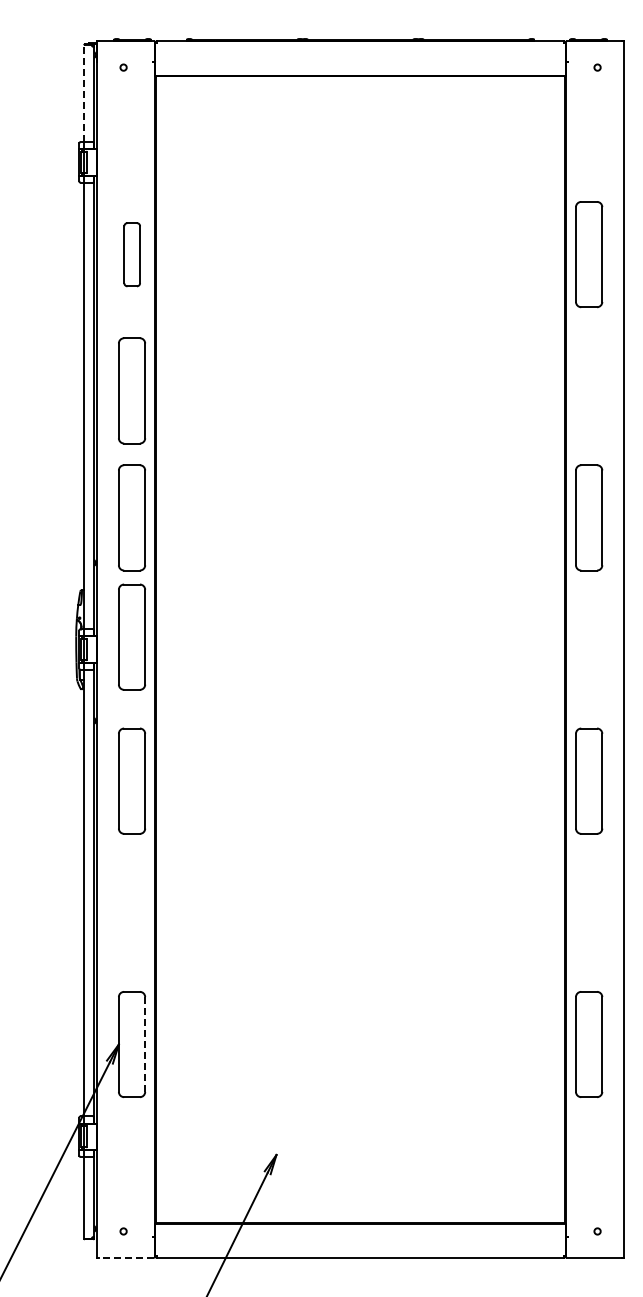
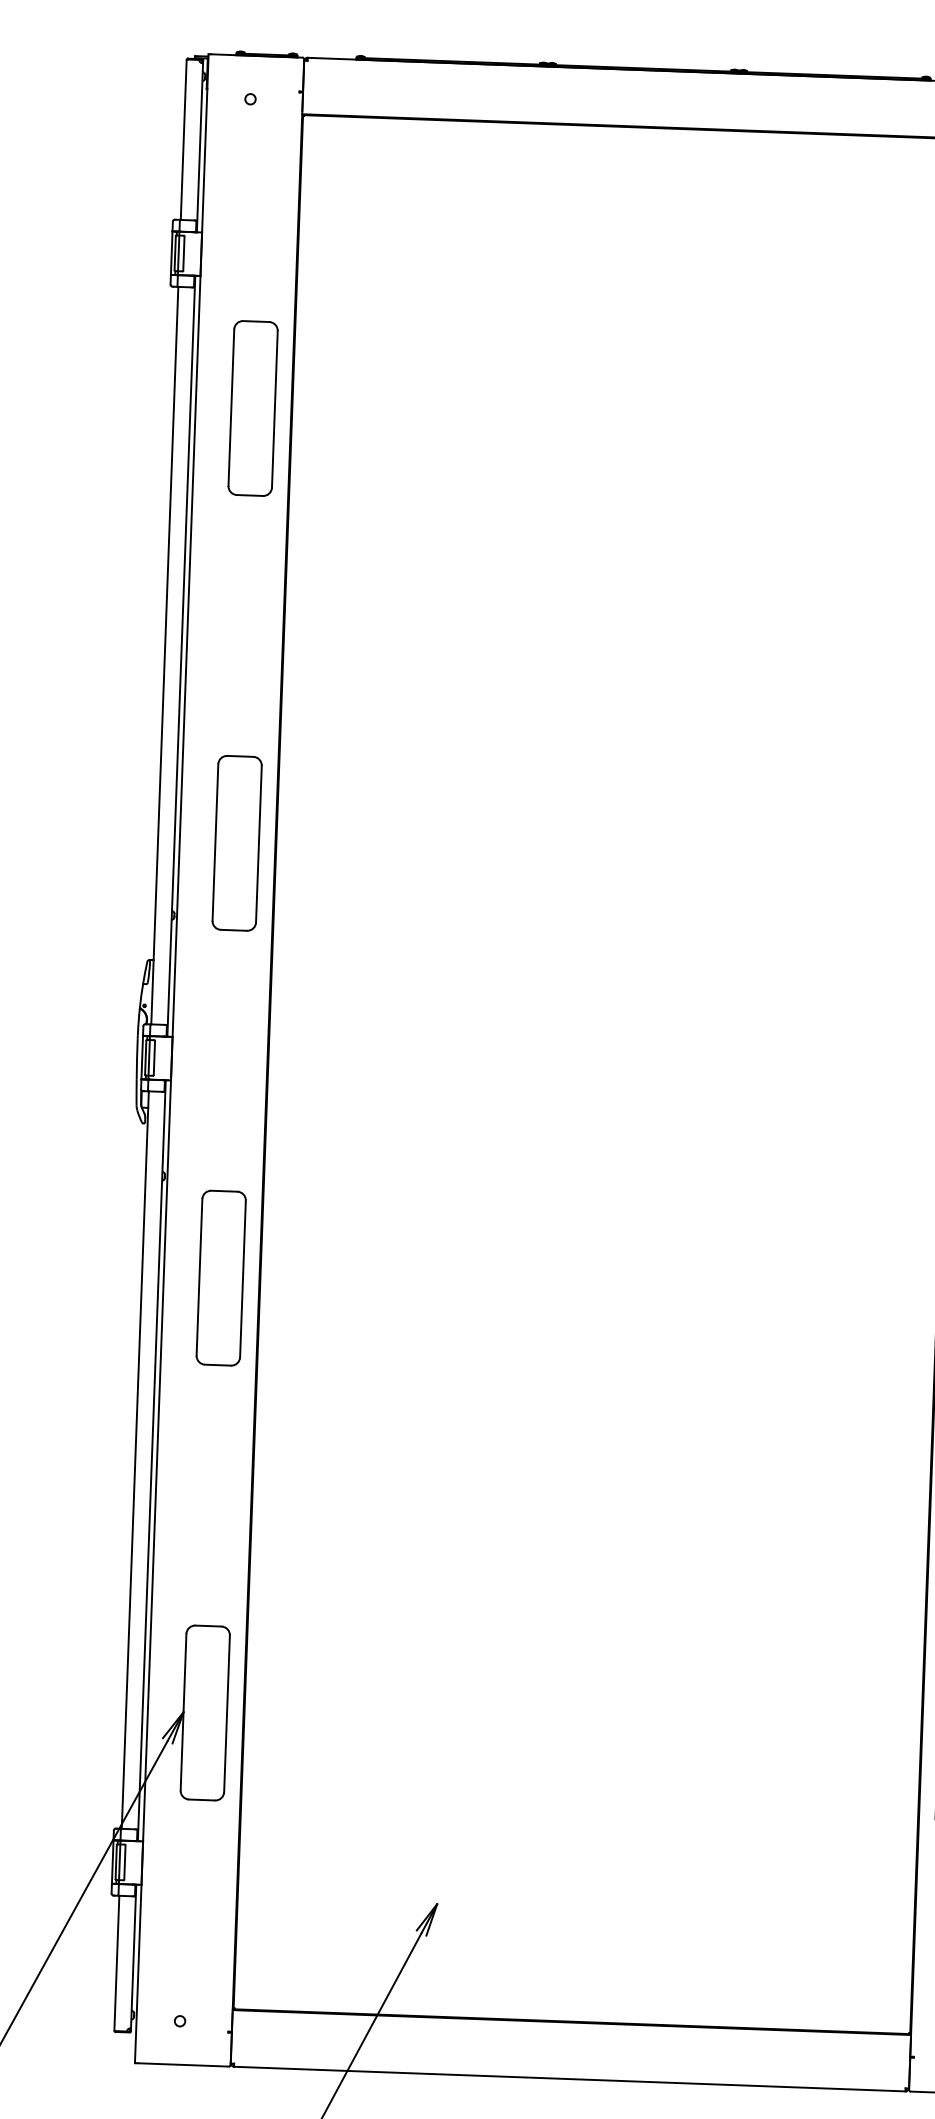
line: (84, 93) -> (184, 139), dashed -> solid
part: (132, 254) -> (253, 408), size x1.67
part: (131, 390) -> (244, 632), removed
part: (131, 636) -> (229, 1039), removed
line: (145, 1044) -> (227, 1713), dashed -> solid
line: (126, 1257) -> (183, 2064), dashed -> solid

